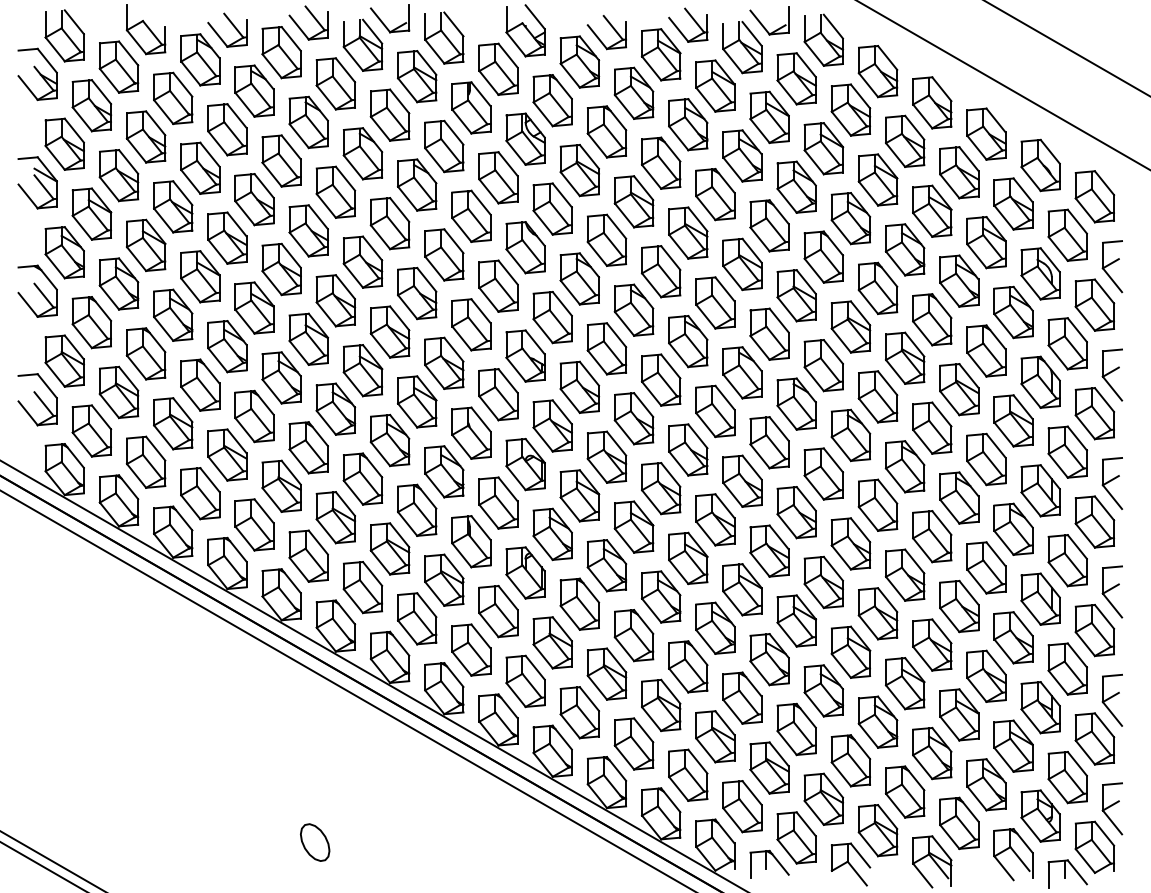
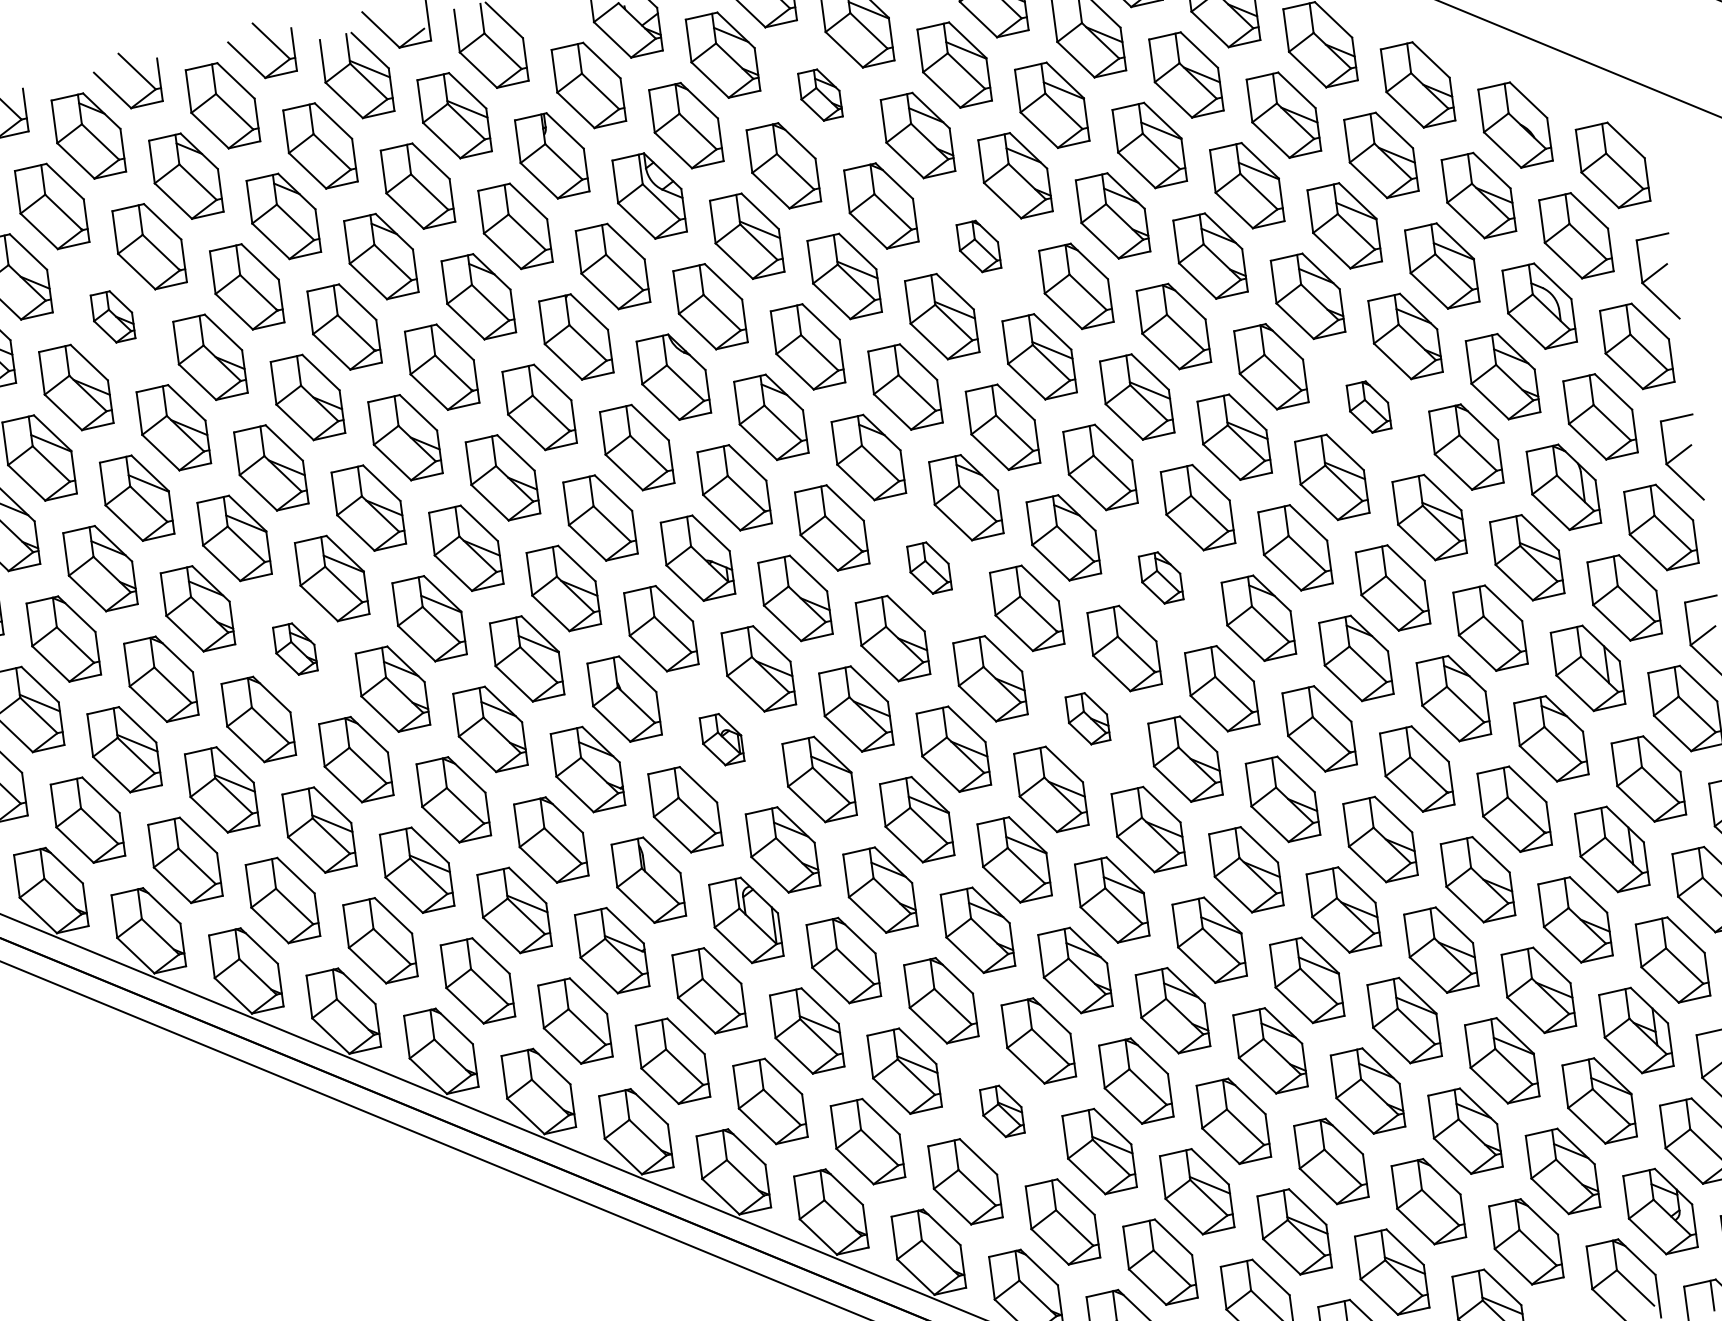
part: (633, 92) -> (819, 94), size x0.6
part: (200, 167) -> (113, 315), size x0.6
part: (715, 194) -> (979, 246), size x0.6
part: (932, 319) -> (1369, 406), size x0.6
part: (281, 377) -> (295, 648), size x0.6
part: (660, 379) -> (928, 567), size x0.6
part: (796, 403) -> (1160, 577), size x0.6
part: (525, 464) -> (721, 739), size x0.6
part: (742, 480) -> (1087, 717), size x0.6
part: (661, 705) -> (1002, 1111), size x0.6

